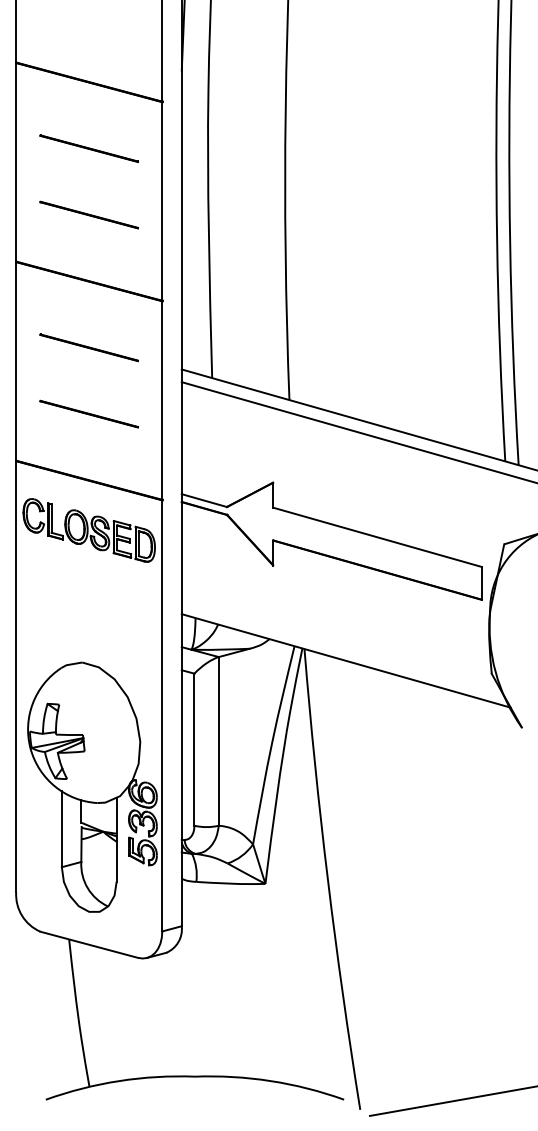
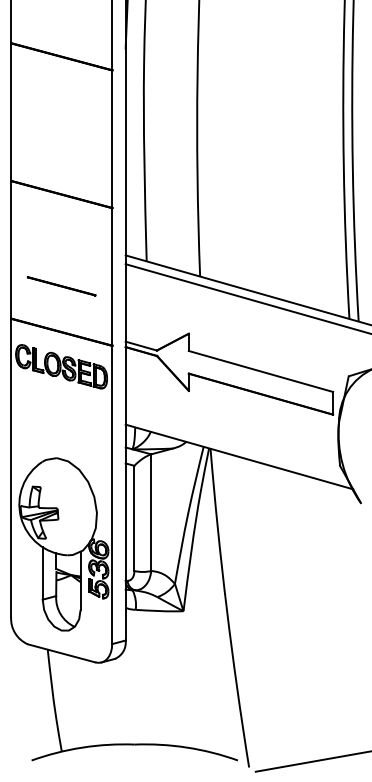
line: (89, 148) -> (61, 102), removed
line: (89, 214) -> (61, 148), removed
line: (89, 347) -> (61, 240), removed

